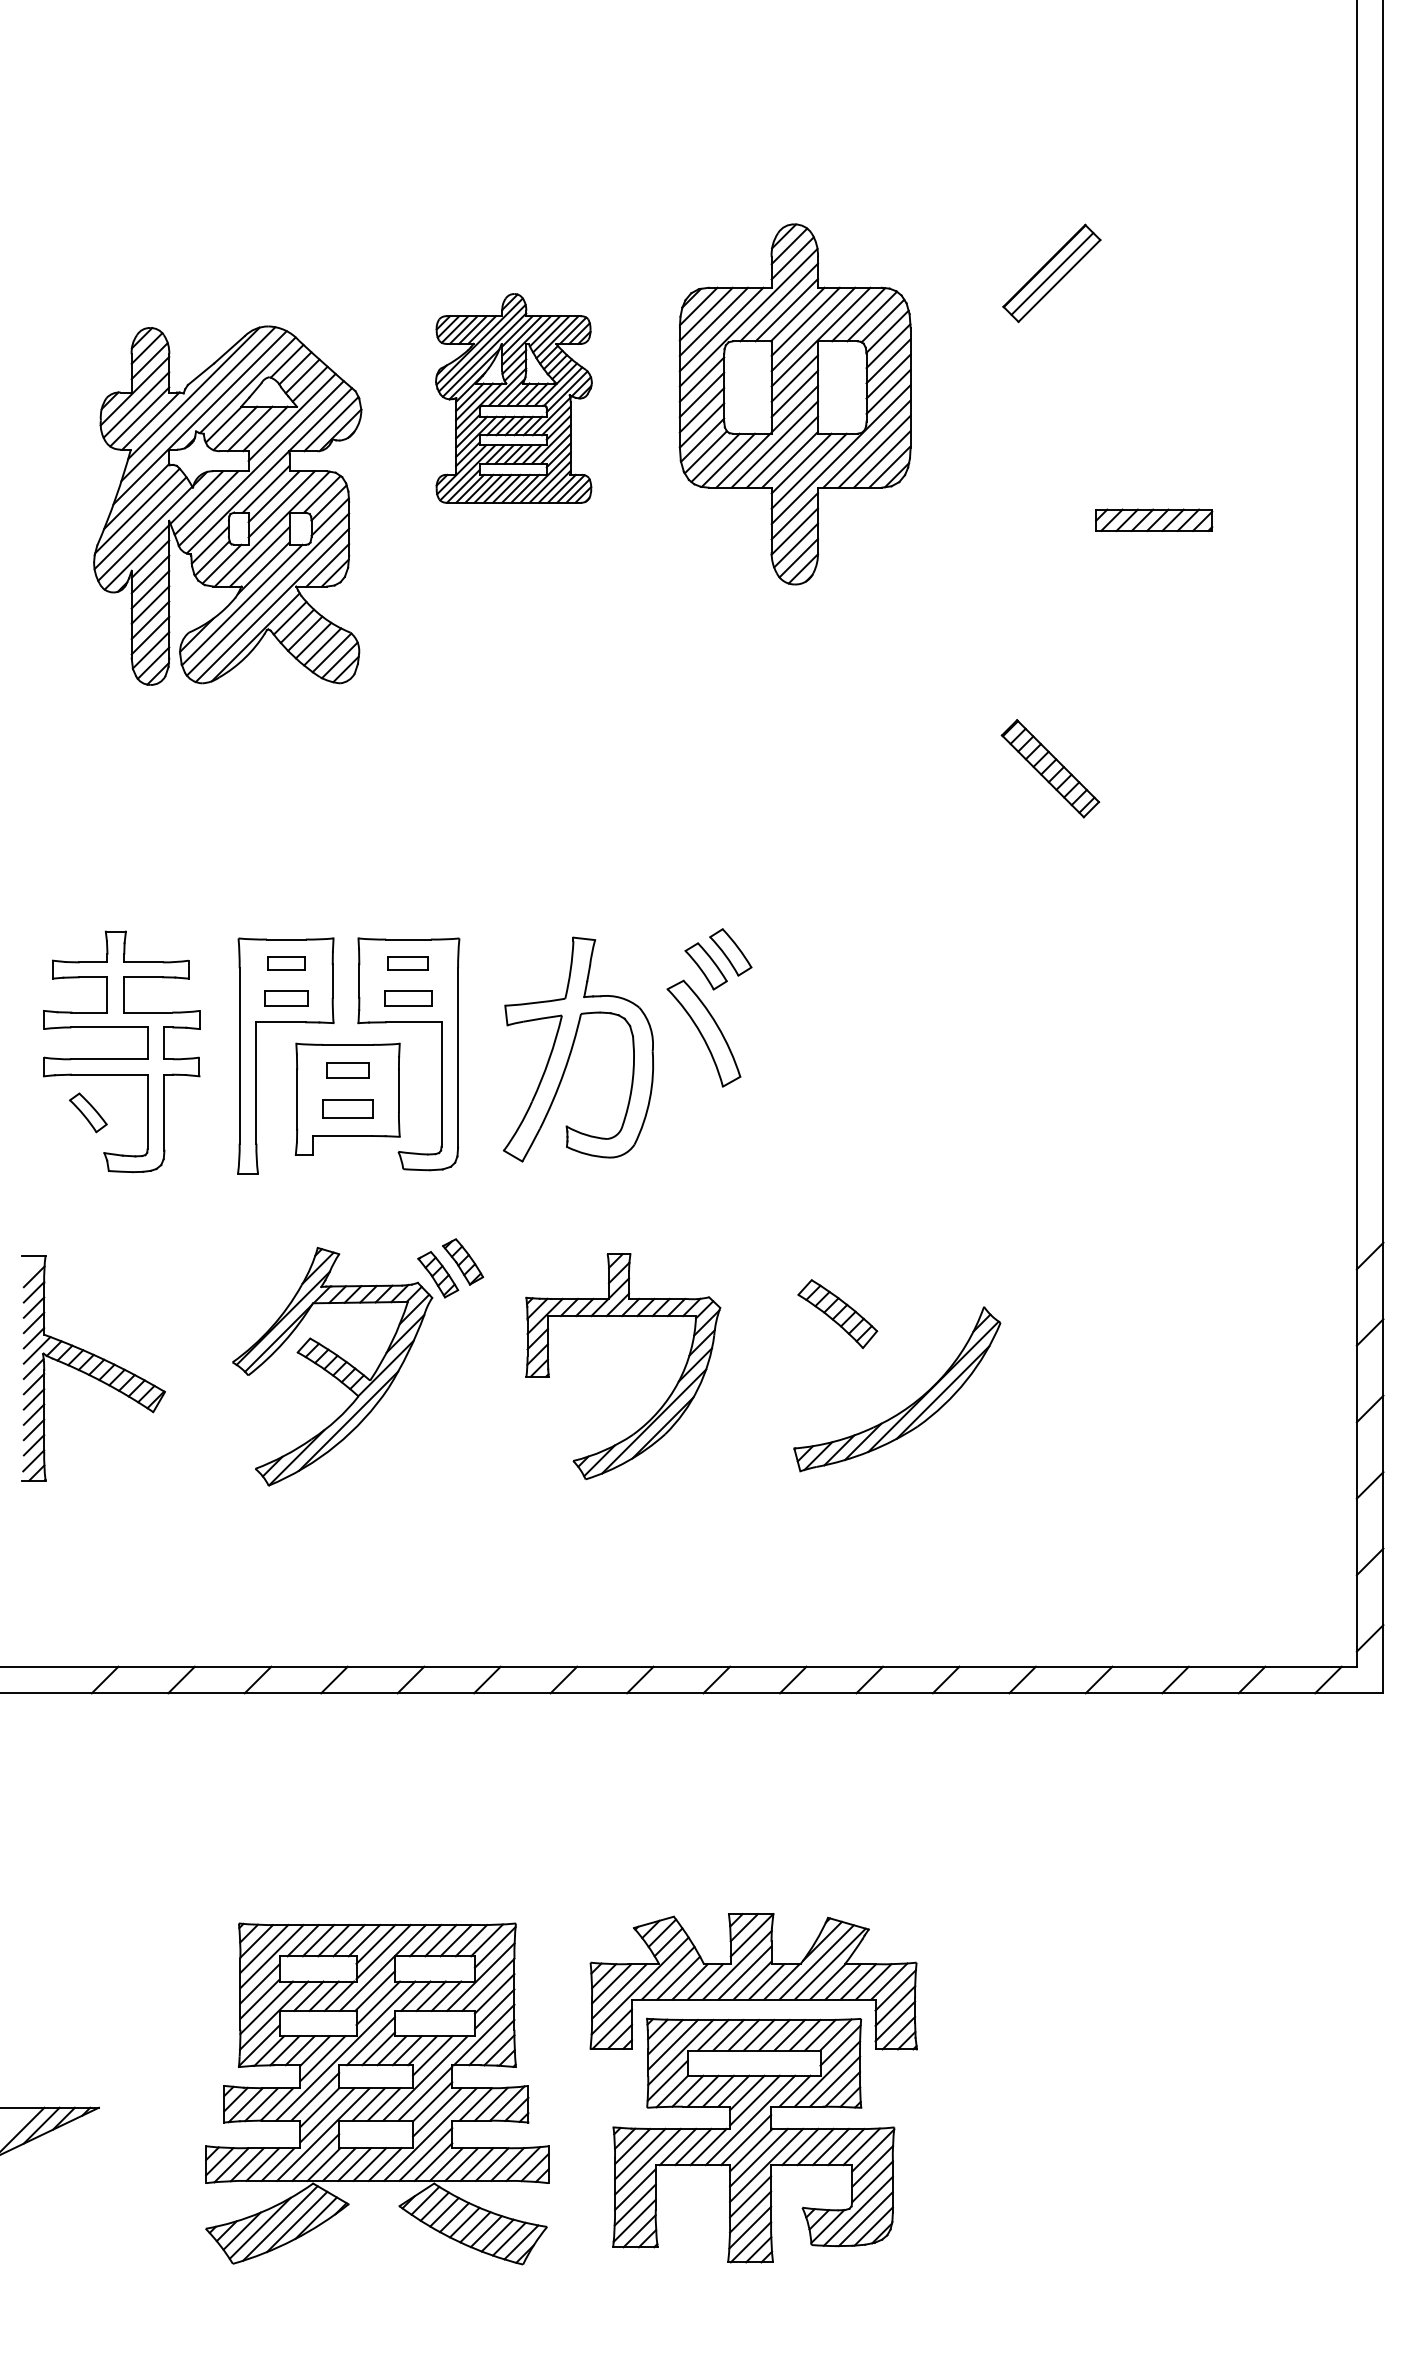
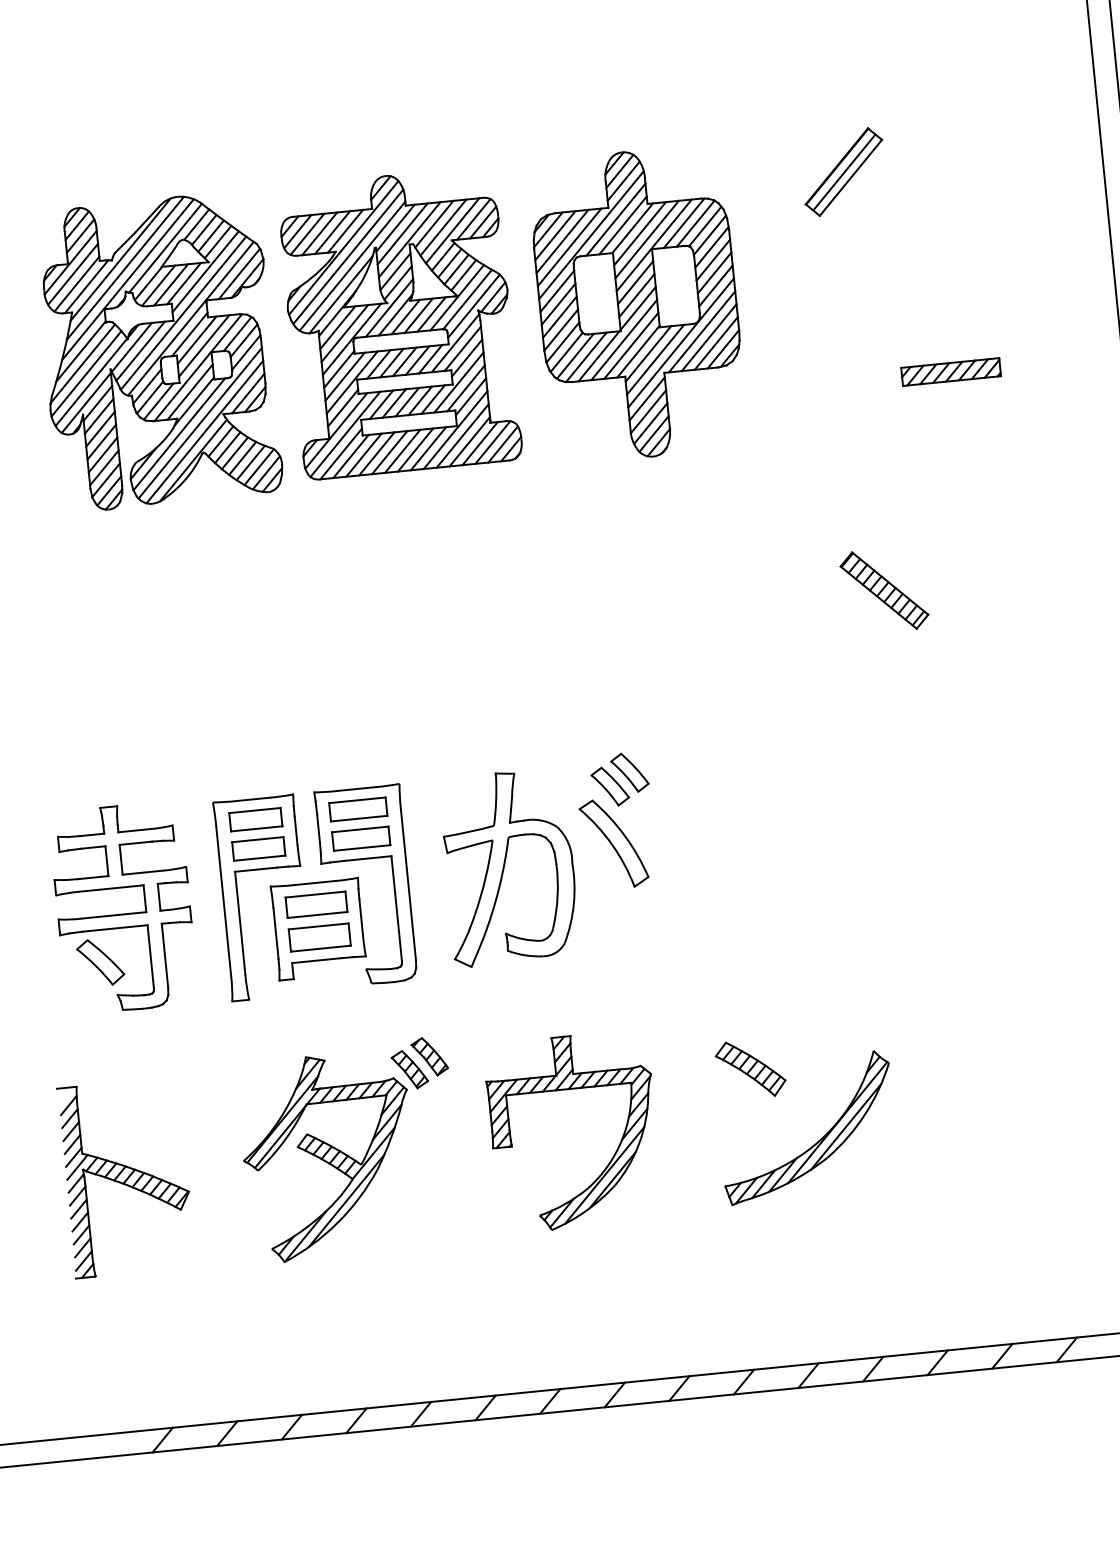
part: (513, 398) -> (399, 323), size x1.67
part: (227, 505) -> (158, 351), moved
part: (286, 963) -> (255, 819), size x1.67
part: (408, 963) -> (358, 809), size x1.67
part: (286, 997) -> (258, 848), size x1.43
part: (408, 997) -> (361, 838), size x1.43
part: (347, 1070) -> (316, 904), size x1.67
part: (347, 1108) -> (319, 936), size x1.43
part: (88, 1112) -> (100, 962), size x1.43

